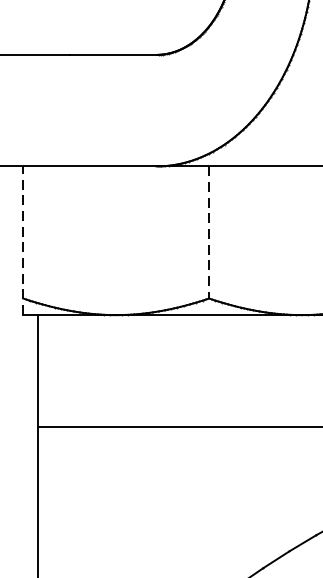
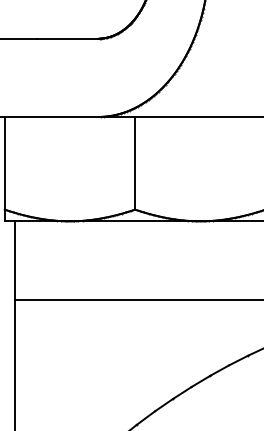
line: (209, 232) -> (135, 163), dashed -> solid
line: (22, 239) -> (4, 168), dashed -> solid

